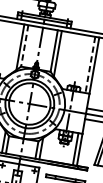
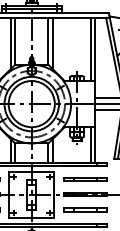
line: (25, 46) -> (15, 41), dashed -> solid
line: (90, 64) -> (90, 49), dashed -> solid

